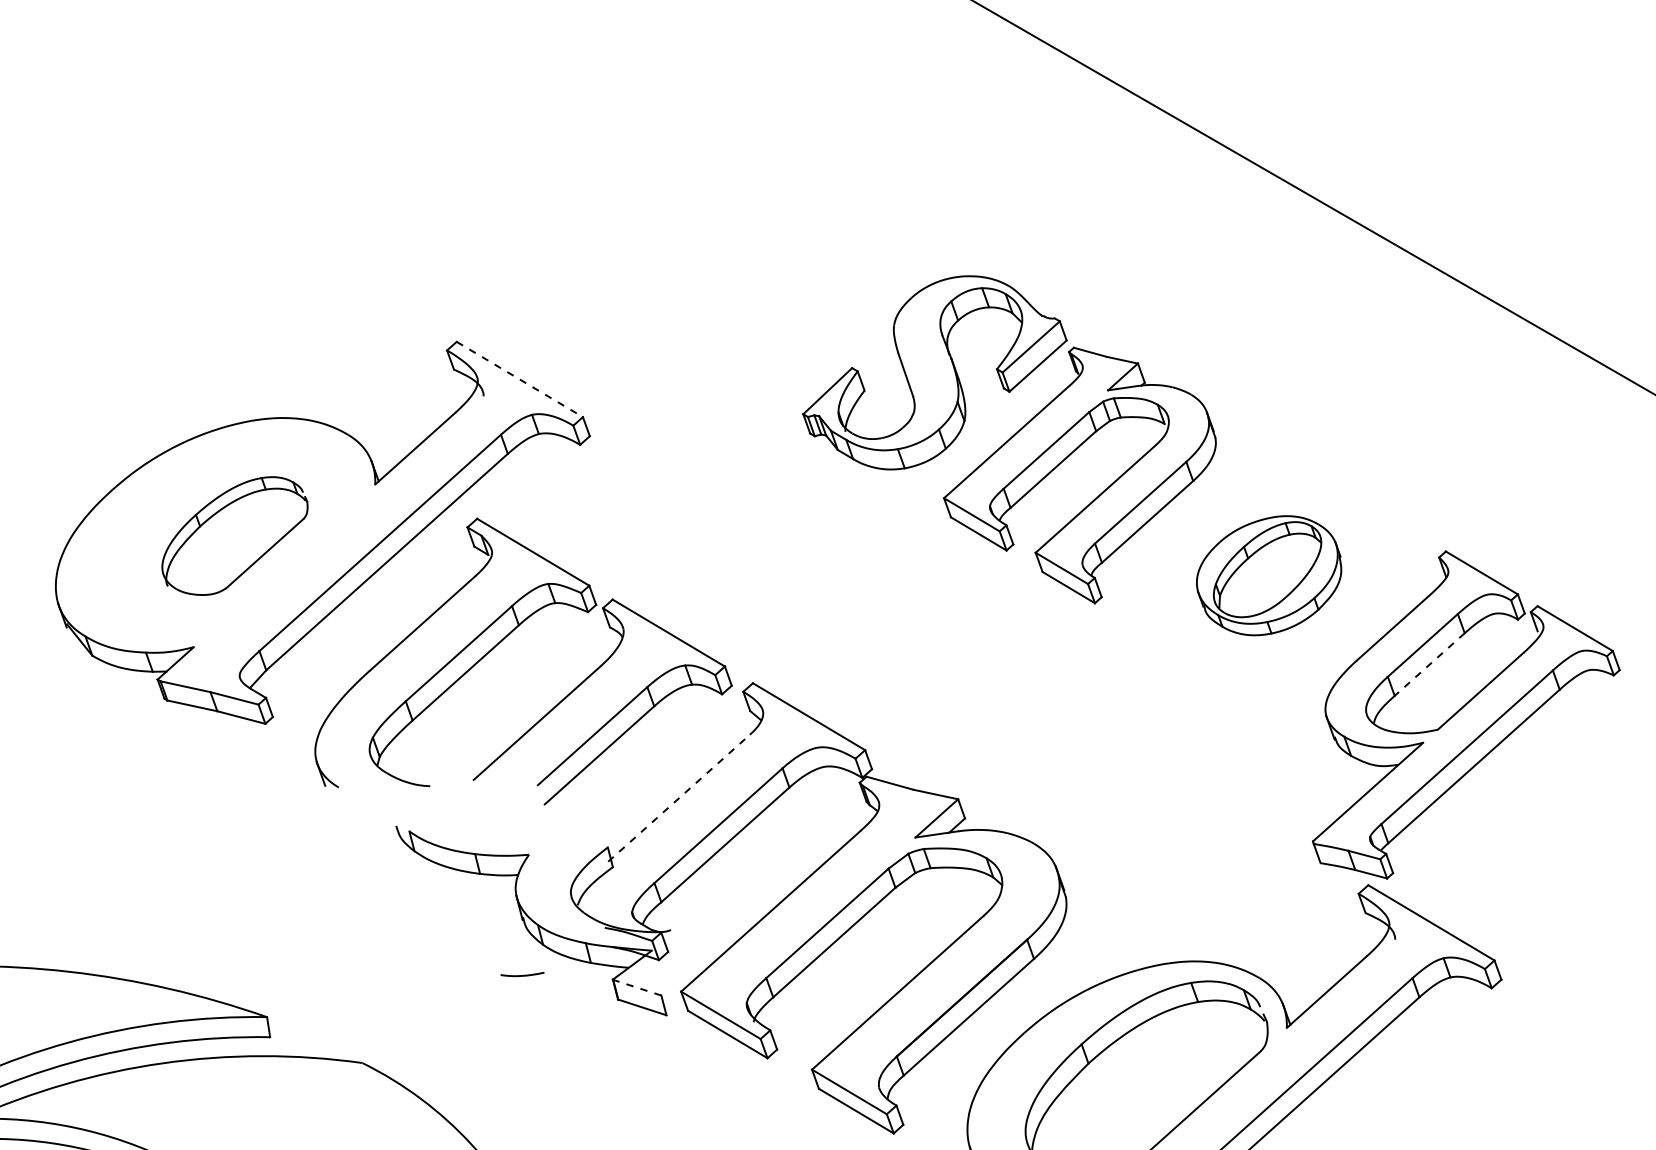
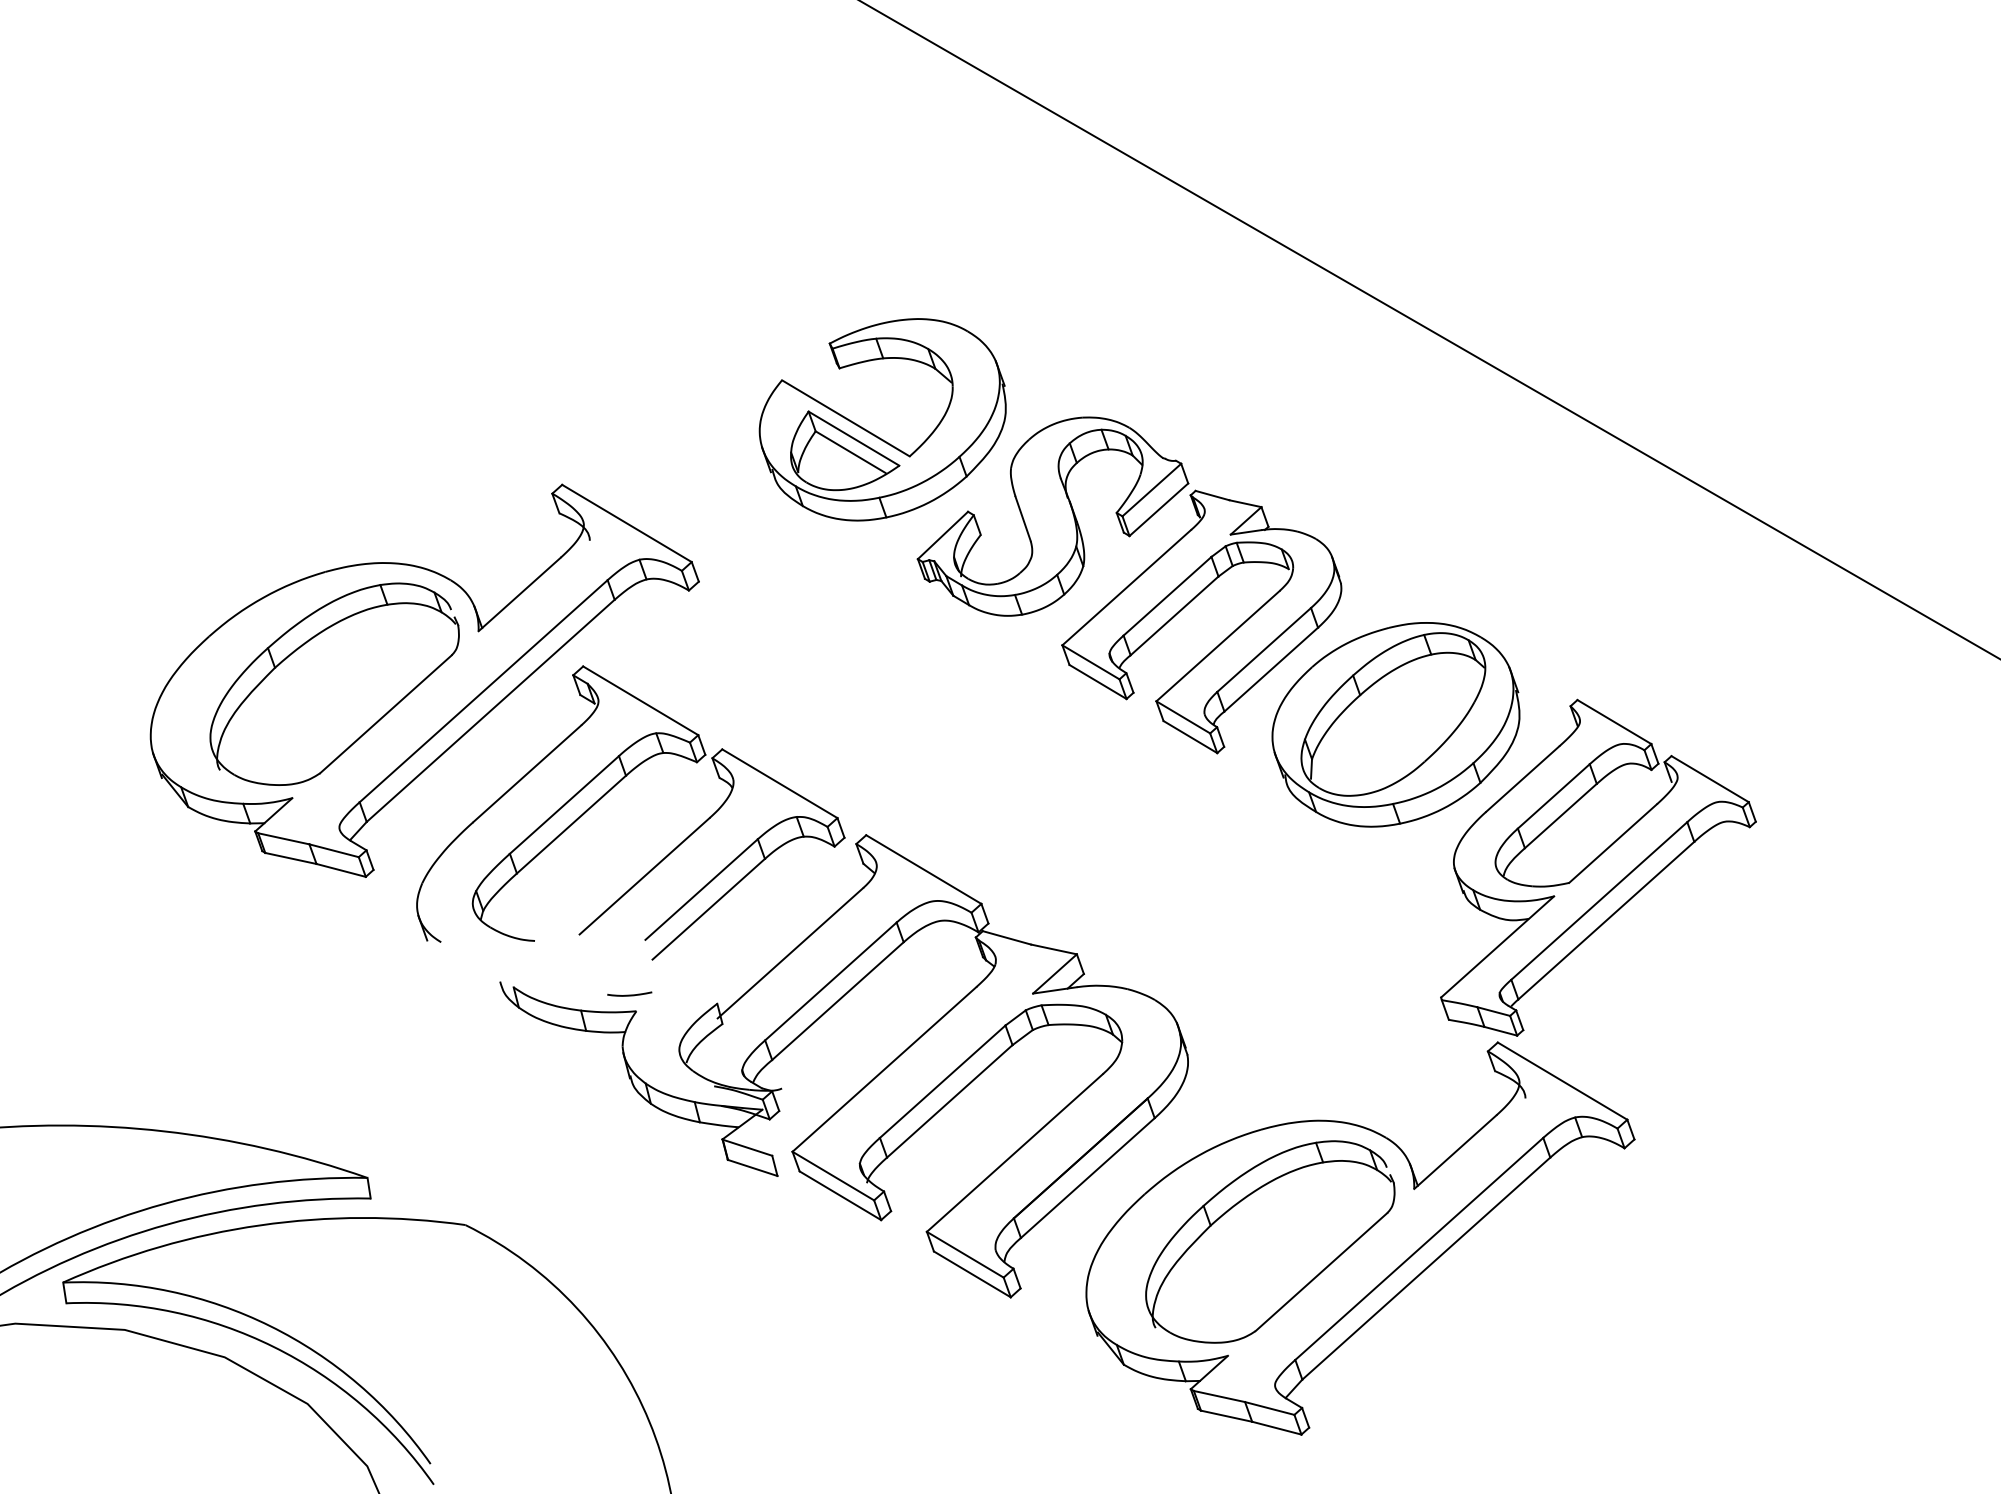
part: (761, 292) -> (875, 434), added
line: (520, 379) -> (627, 523), dashed -> solid
part: (234, 535) -> (334, 683), size x1.67
part: (1268, 575) -> (1395, 724), size x1.67
line: (1429, 664) -> (1560, 816), dashed -> solid
line: (679, 798) -> (790, 953), dashed -> solid
curve: (522, 974) -> (629, 994), moved
line: (637, 987) -> (747, 1147), dashed -> solid

